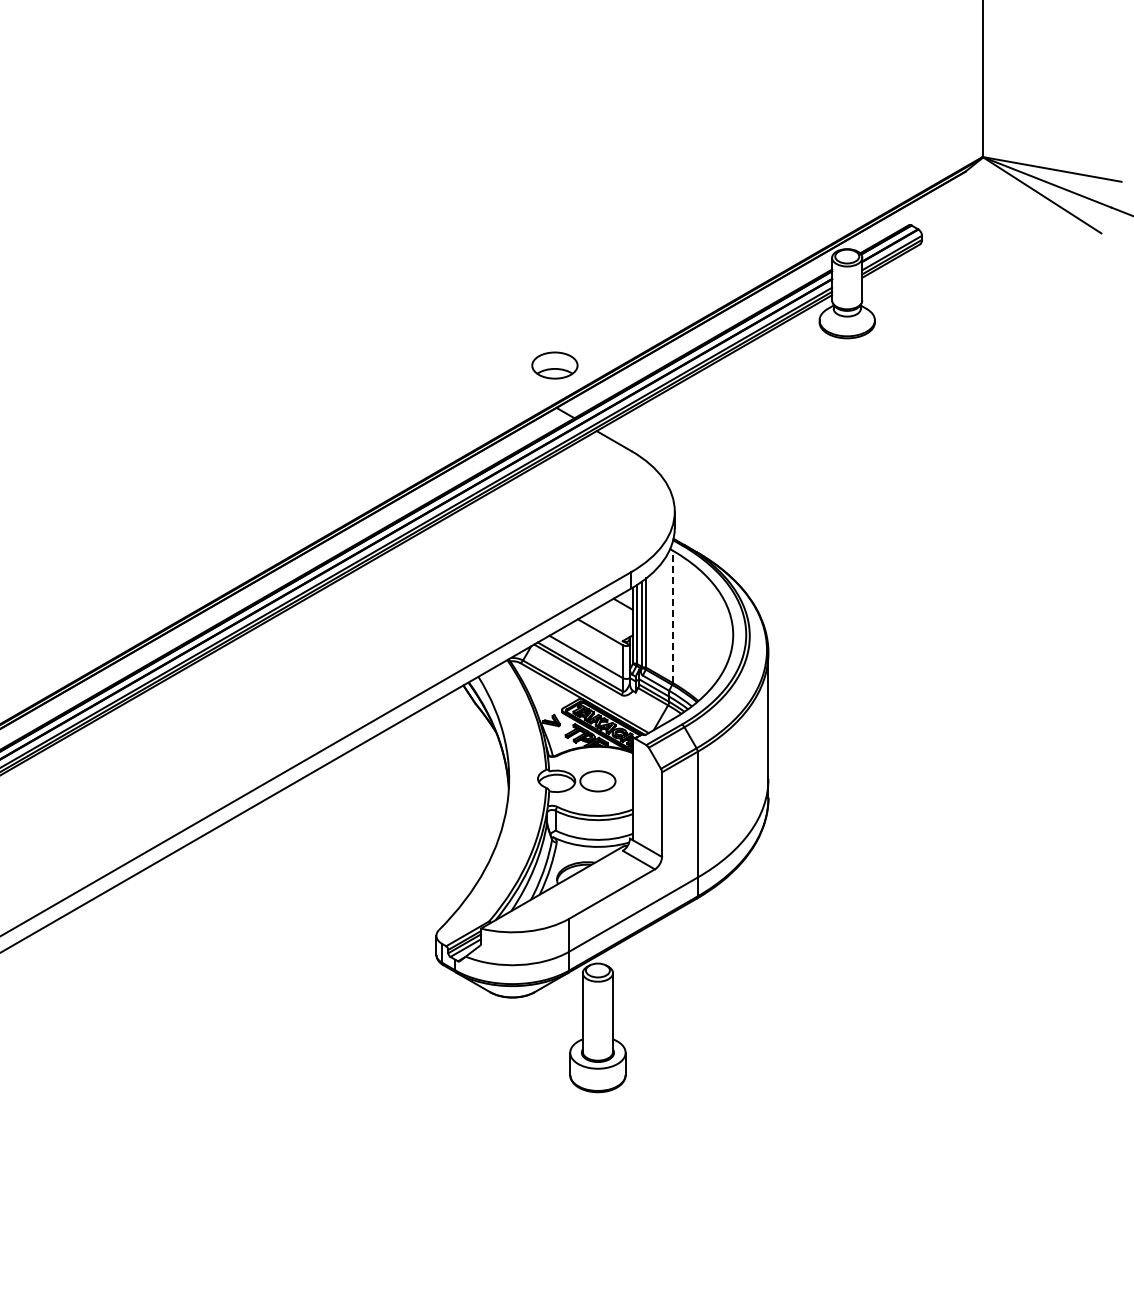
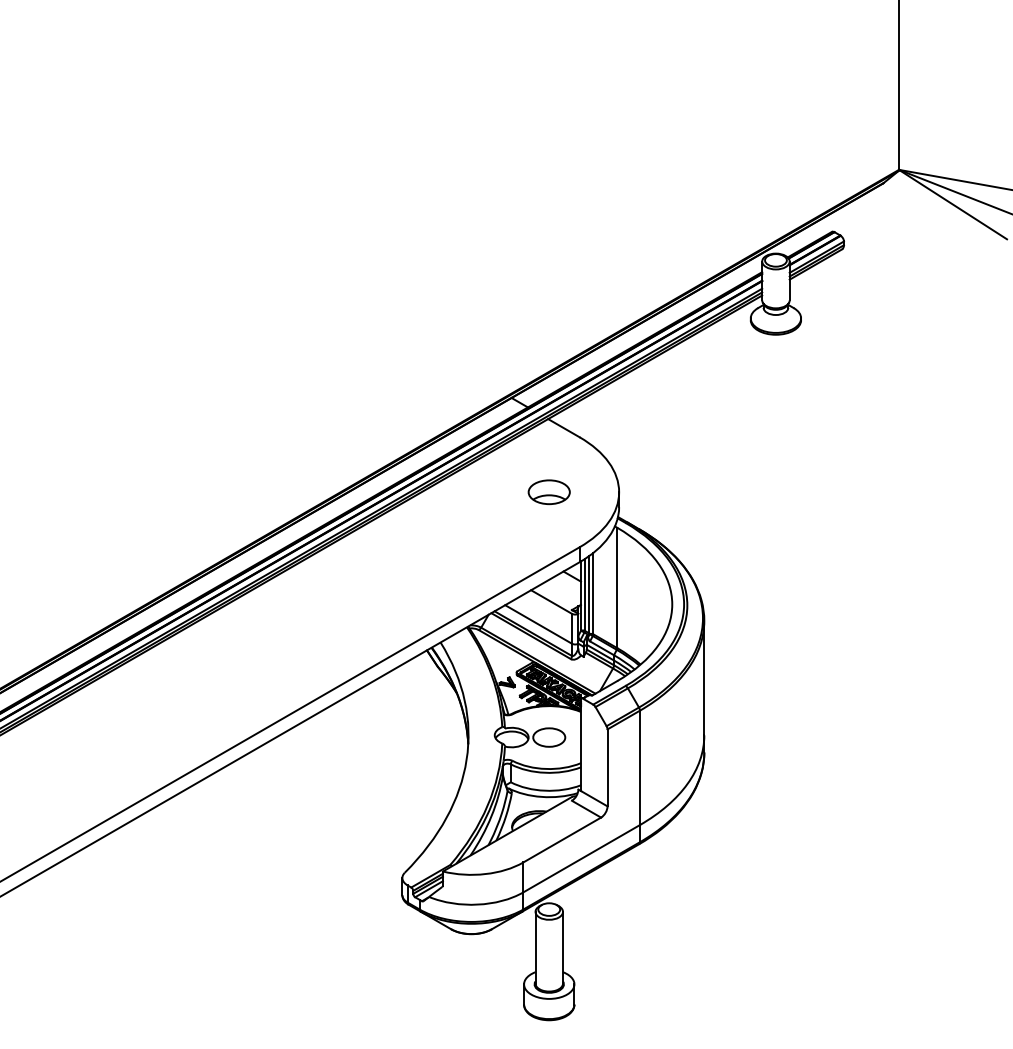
part: (554, 365) -> (548, 492), moved
line: (672, 616) -> (617, 587), dashed -> solid

